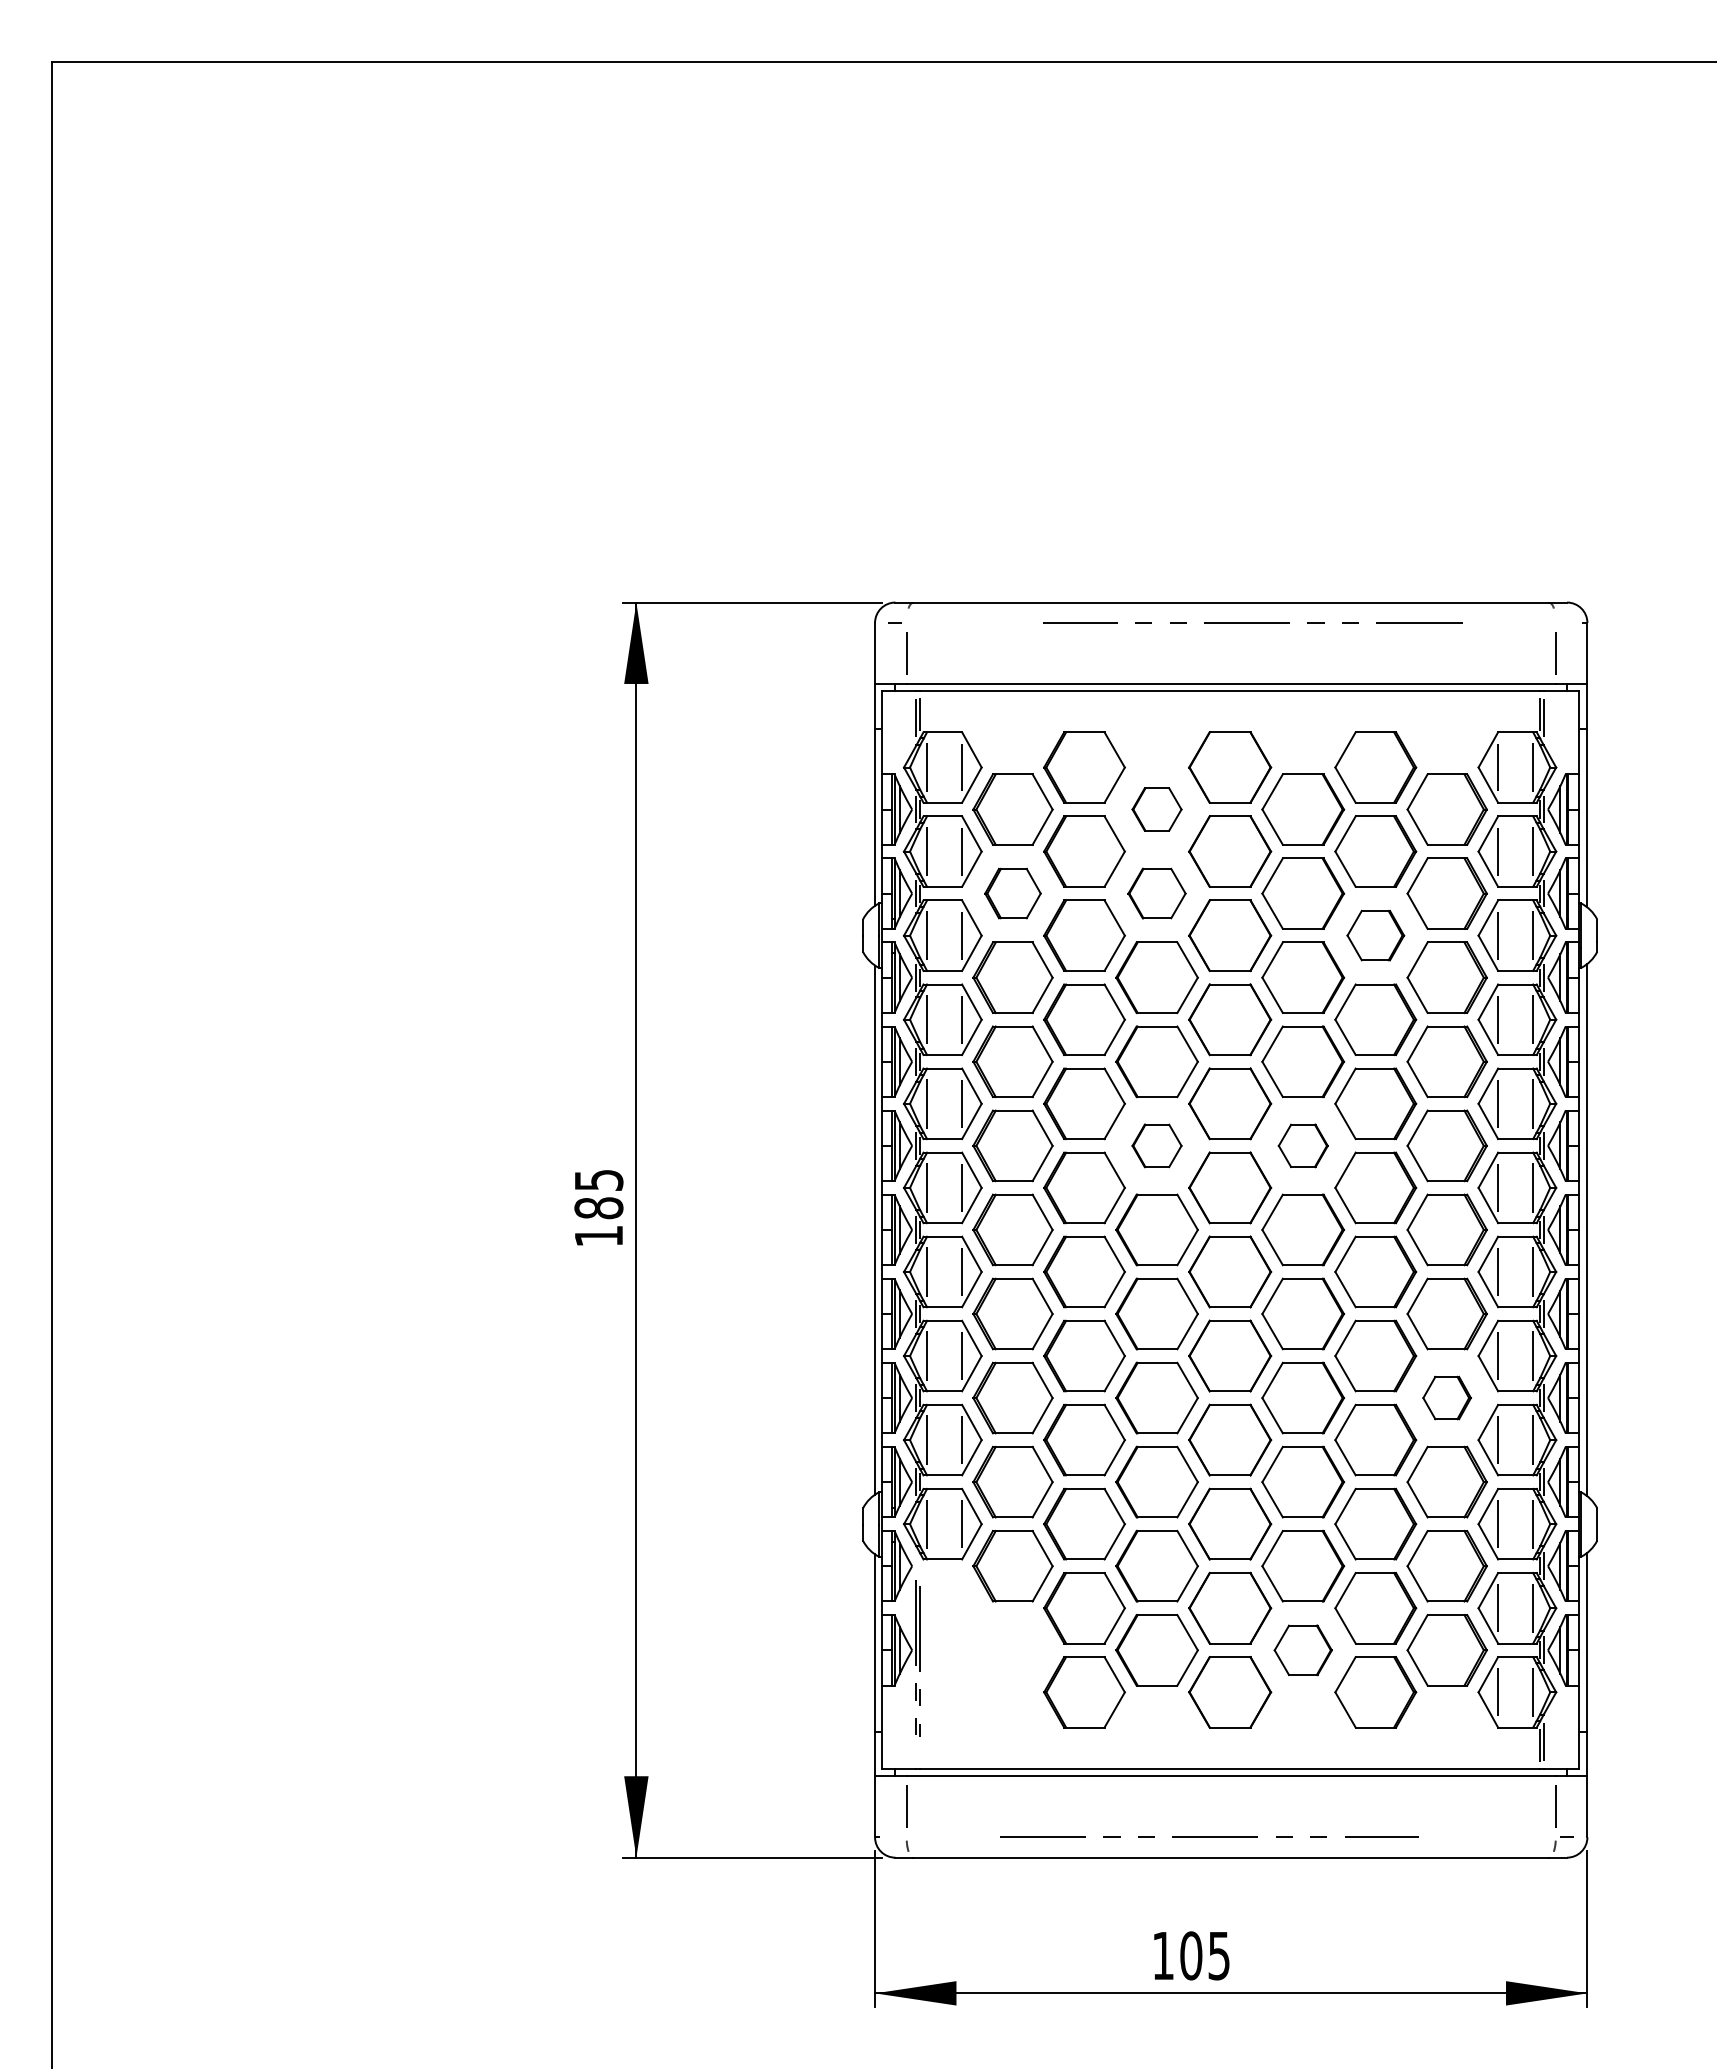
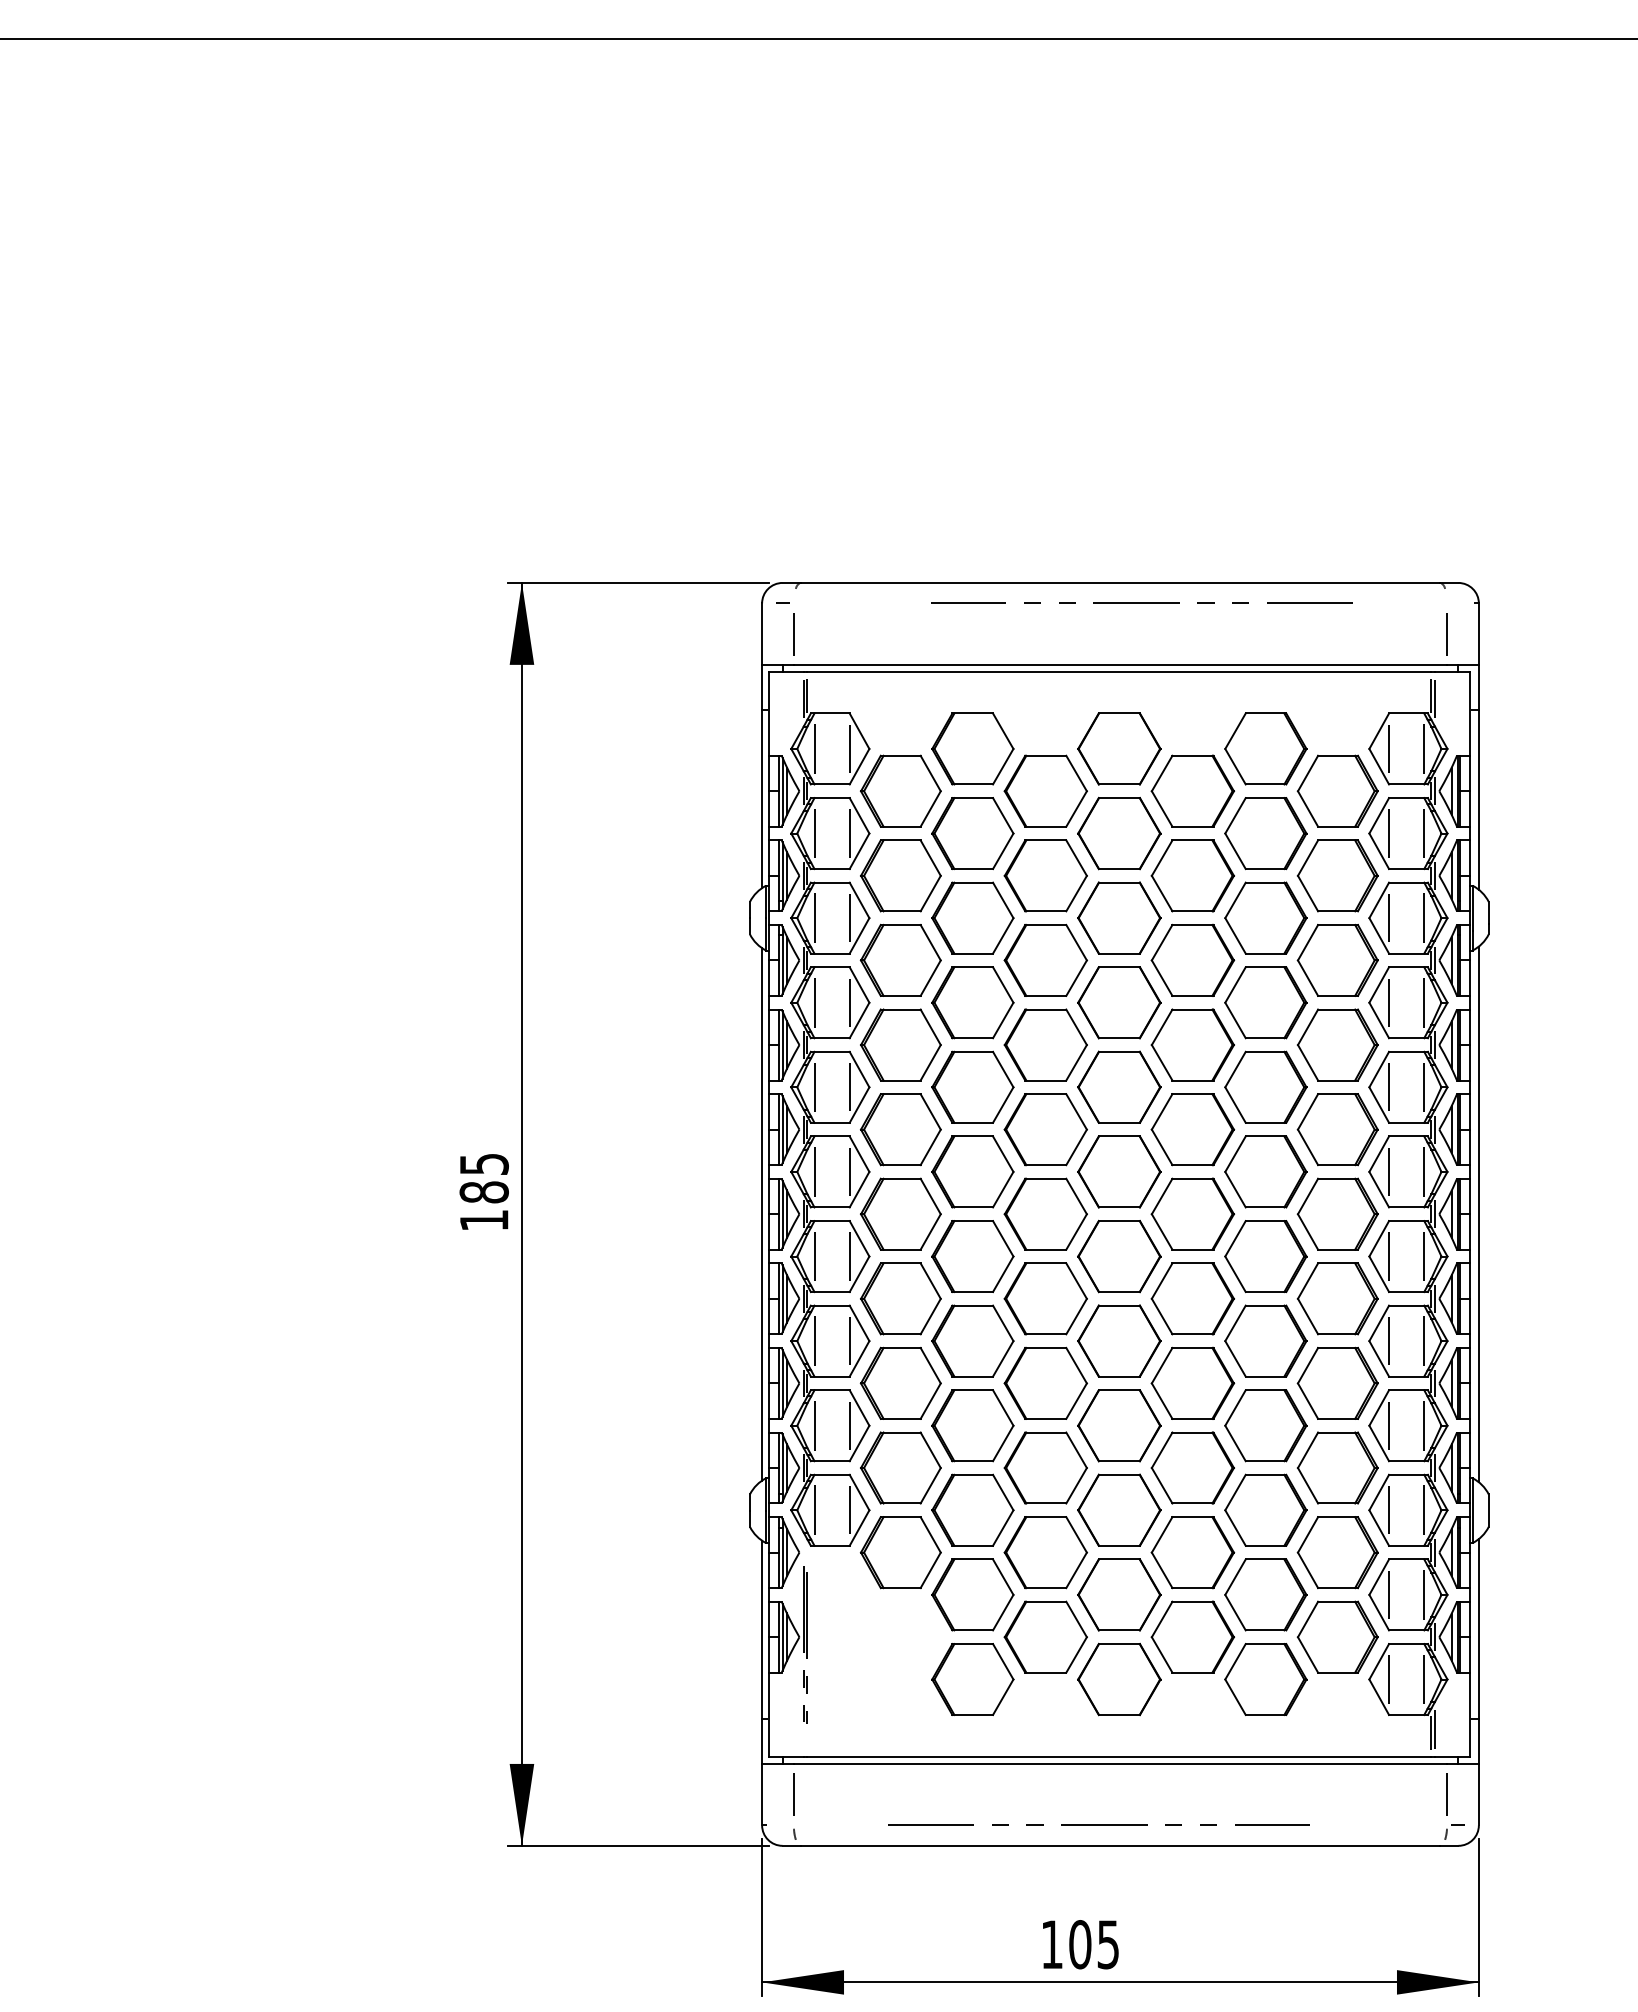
part: (1156, 809) -> (1045, 791), size x1.67
part: (1012, 893) -> (900, 875), size x1.43
part: (1156, 893) -> (1045, 875), size x1.43
part: (1375, 935) -> (1265, 917), size x1.43
part: (1156, 1145) -> (1045, 1129), size x1.67
part: (1303, 1145) -> (1193, 1129), size x1.67
part: (1446, 1397) -> (1337, 1382), size x1.67
part: (1303, 1650) -> (1193, 1637), size x1.43

